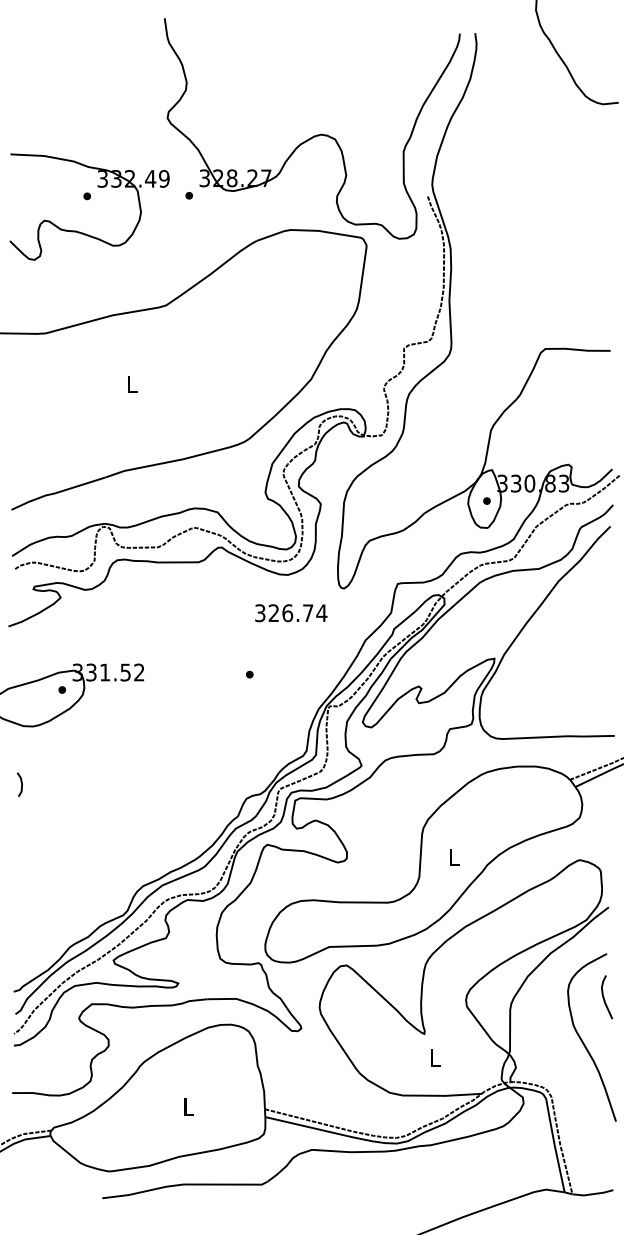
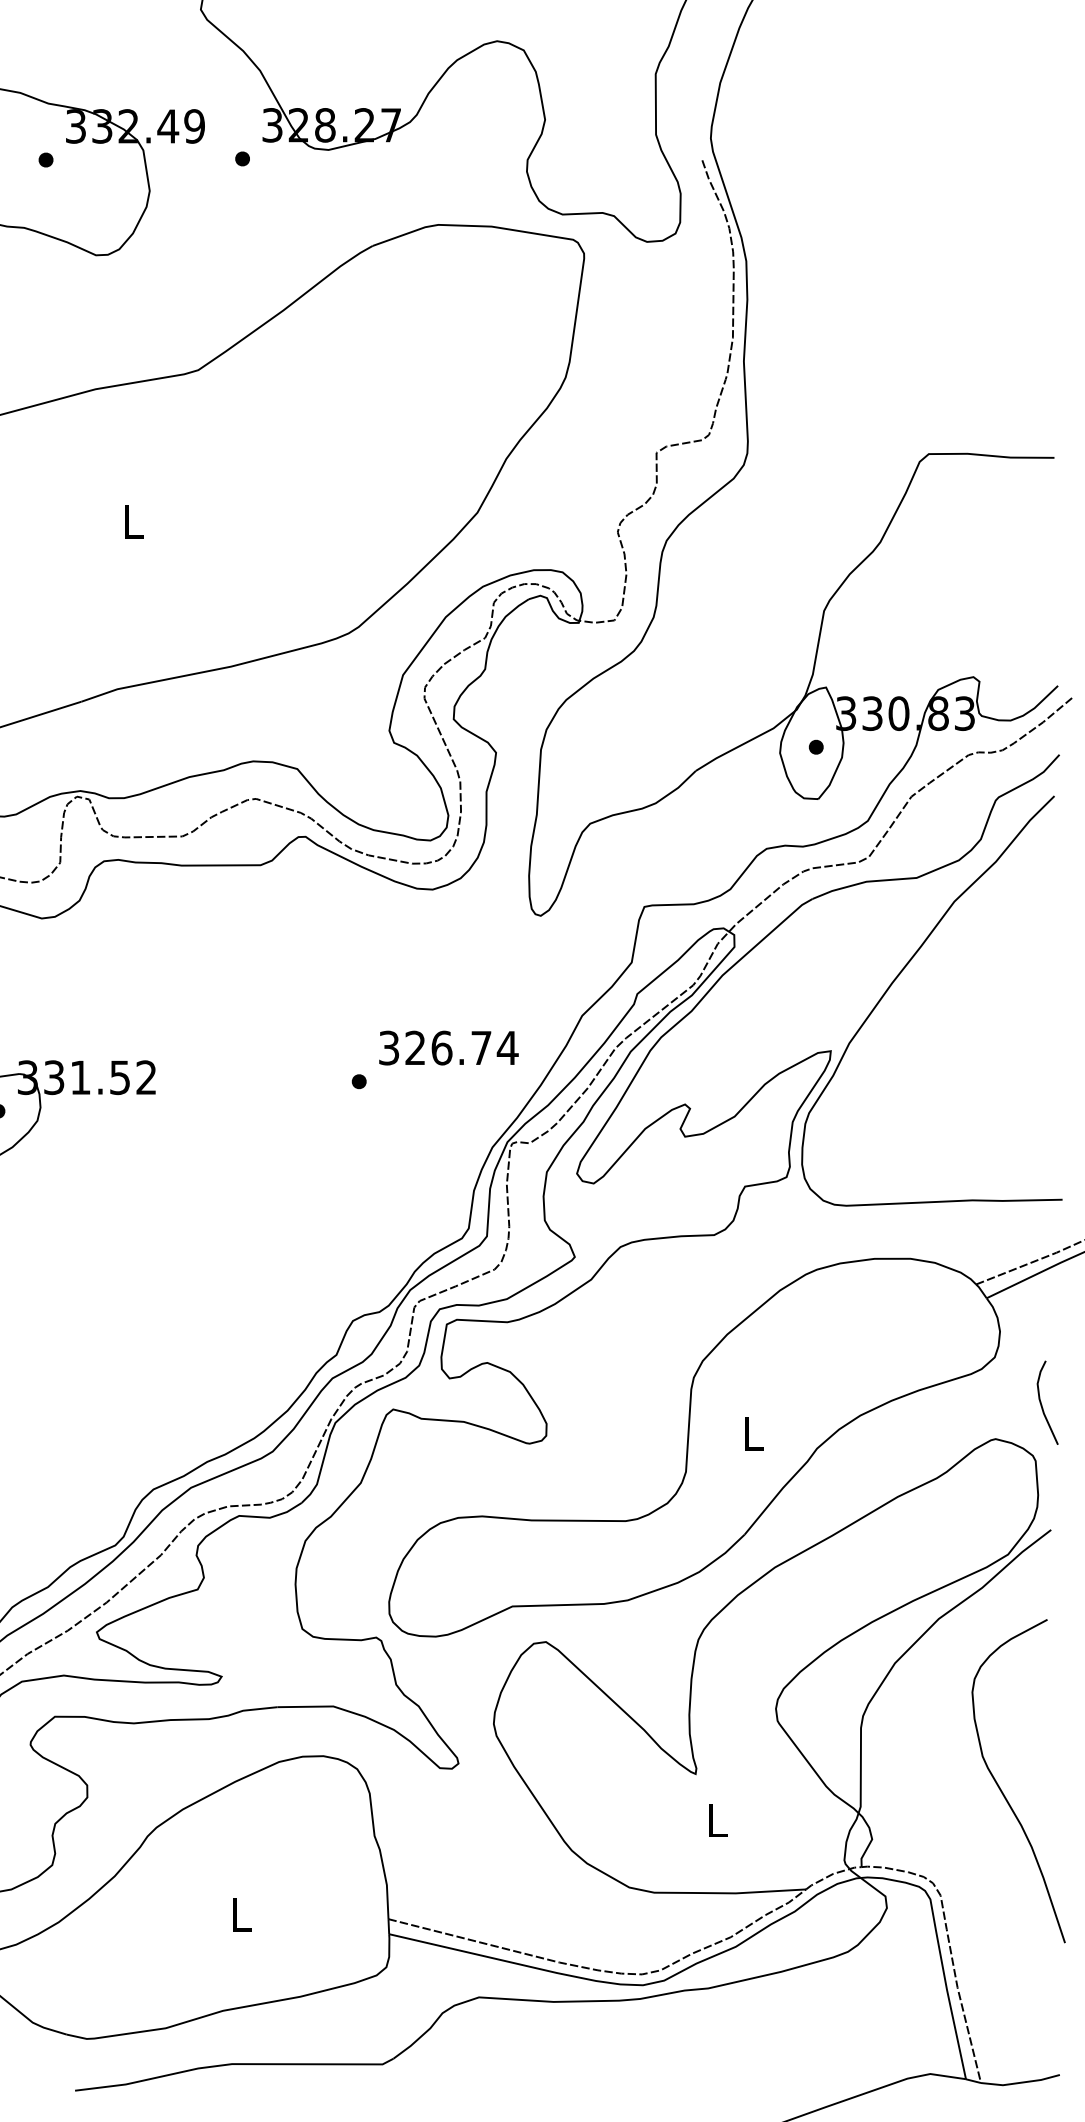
text: (291, 613) -> (449, 1048), moved
curve: (604, 997) -> (1042, 1403), moved

